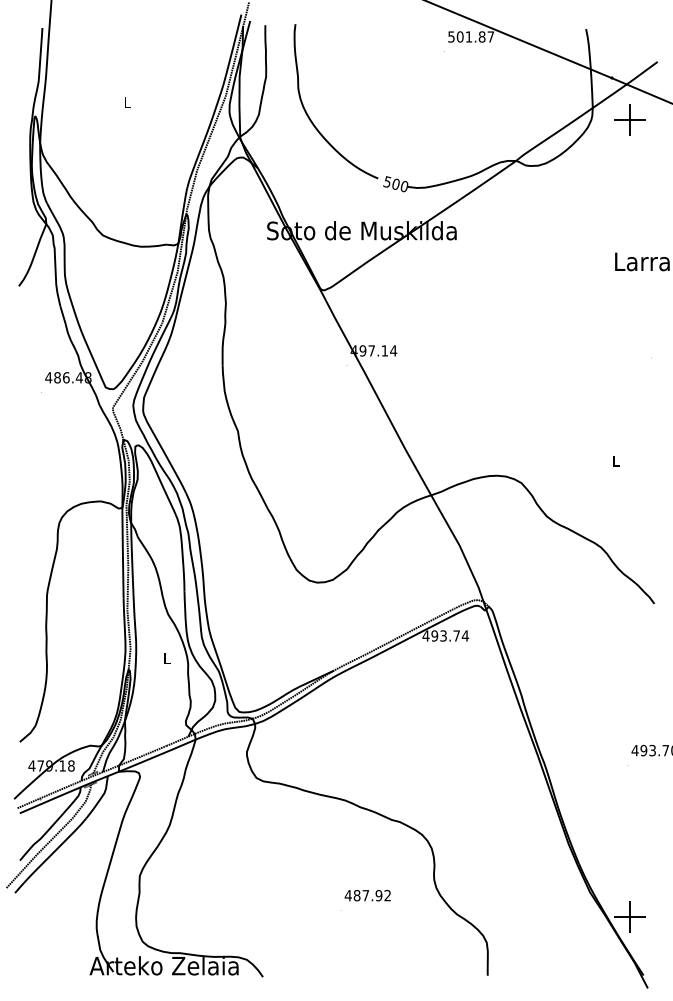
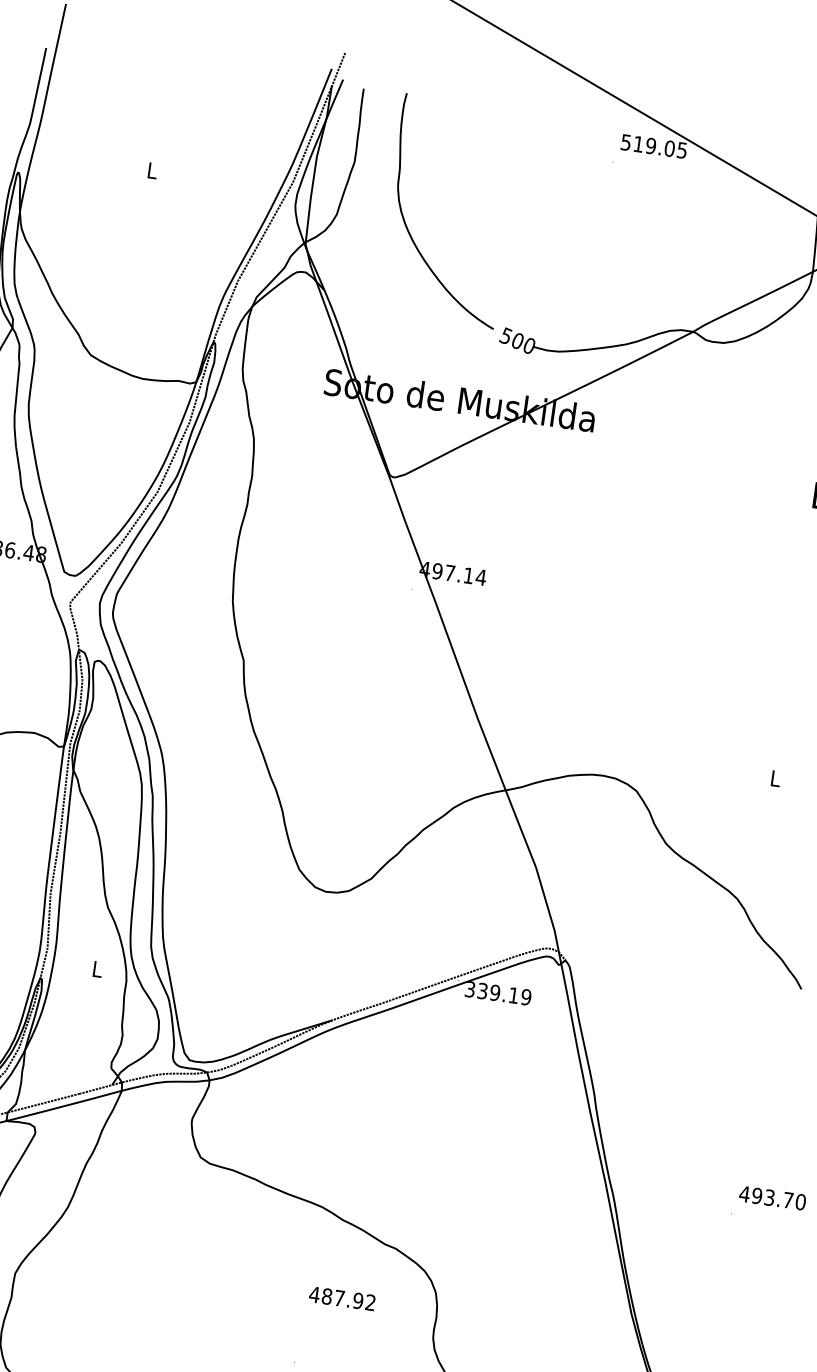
text: (475, 36) -> (660, 146), 501.87 -> 519.05
text: (445, 635) -> (498, 992), 493.74 -> 339.19
text: (367, 895) -> (341, 1298), moved

